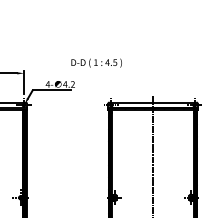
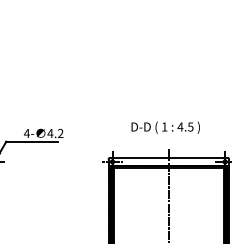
text: (96, 62) -> (165, 126), moved

